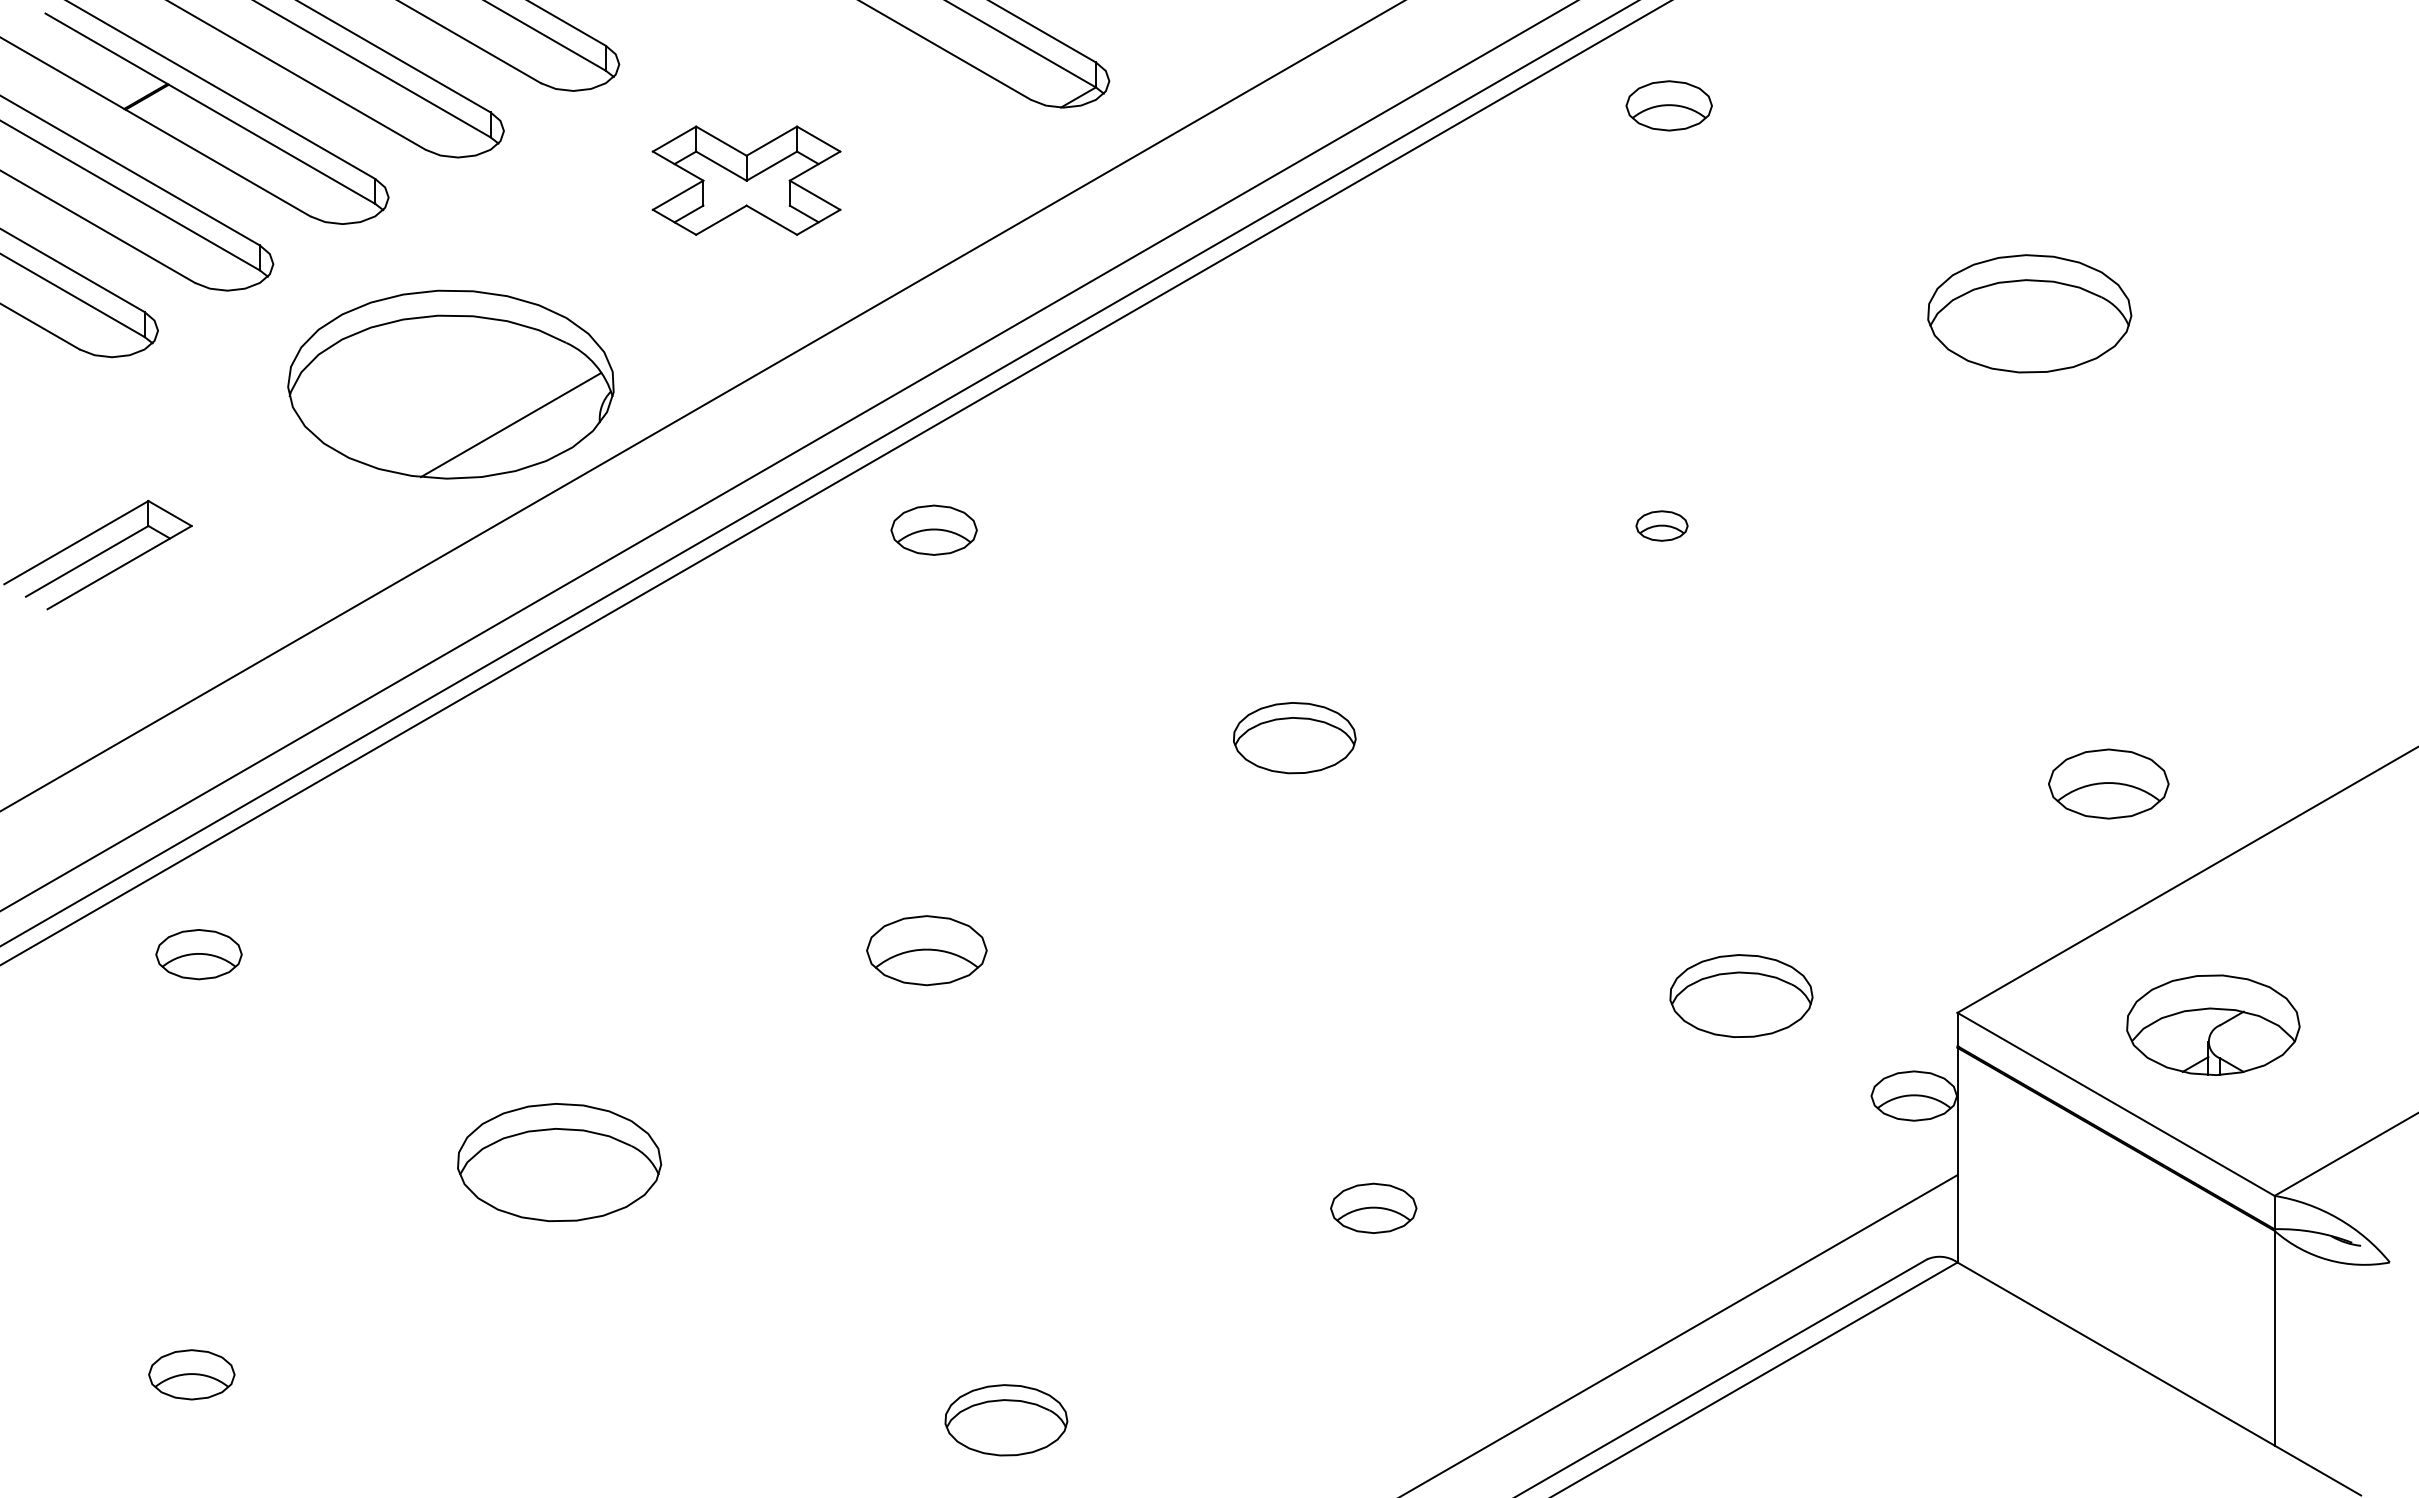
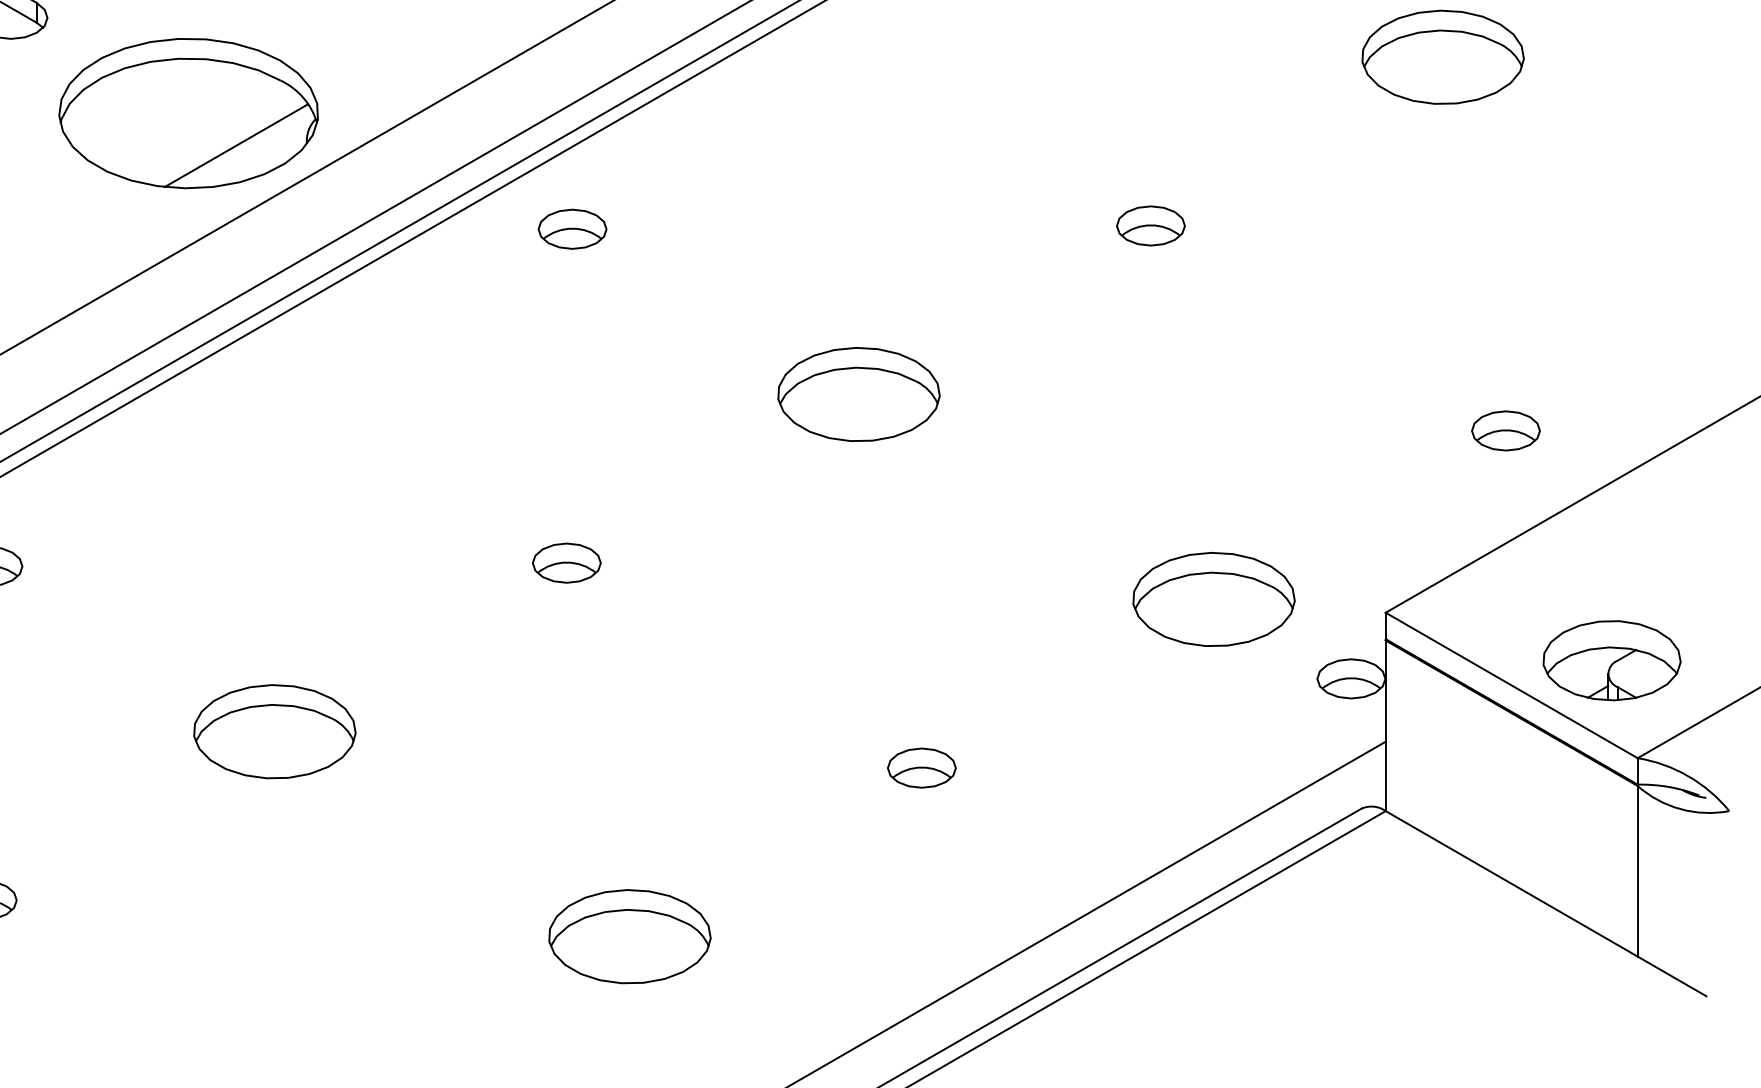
part: (1661, 525) -> (1150, 225), size x1.67
part: (1294, 737) -> (858, 393), size x1.67
part: (2108, 783) -> (1505, 430), size x0.71
part: (926, 949) -> (566, 562), size x0.71
part: (1741, 995) -> (1214, 598), size x1.43
part: (2213, 1024) -> (1612, 660), moved
part: (1006, 1419) -> (630, 935), size x1.67

